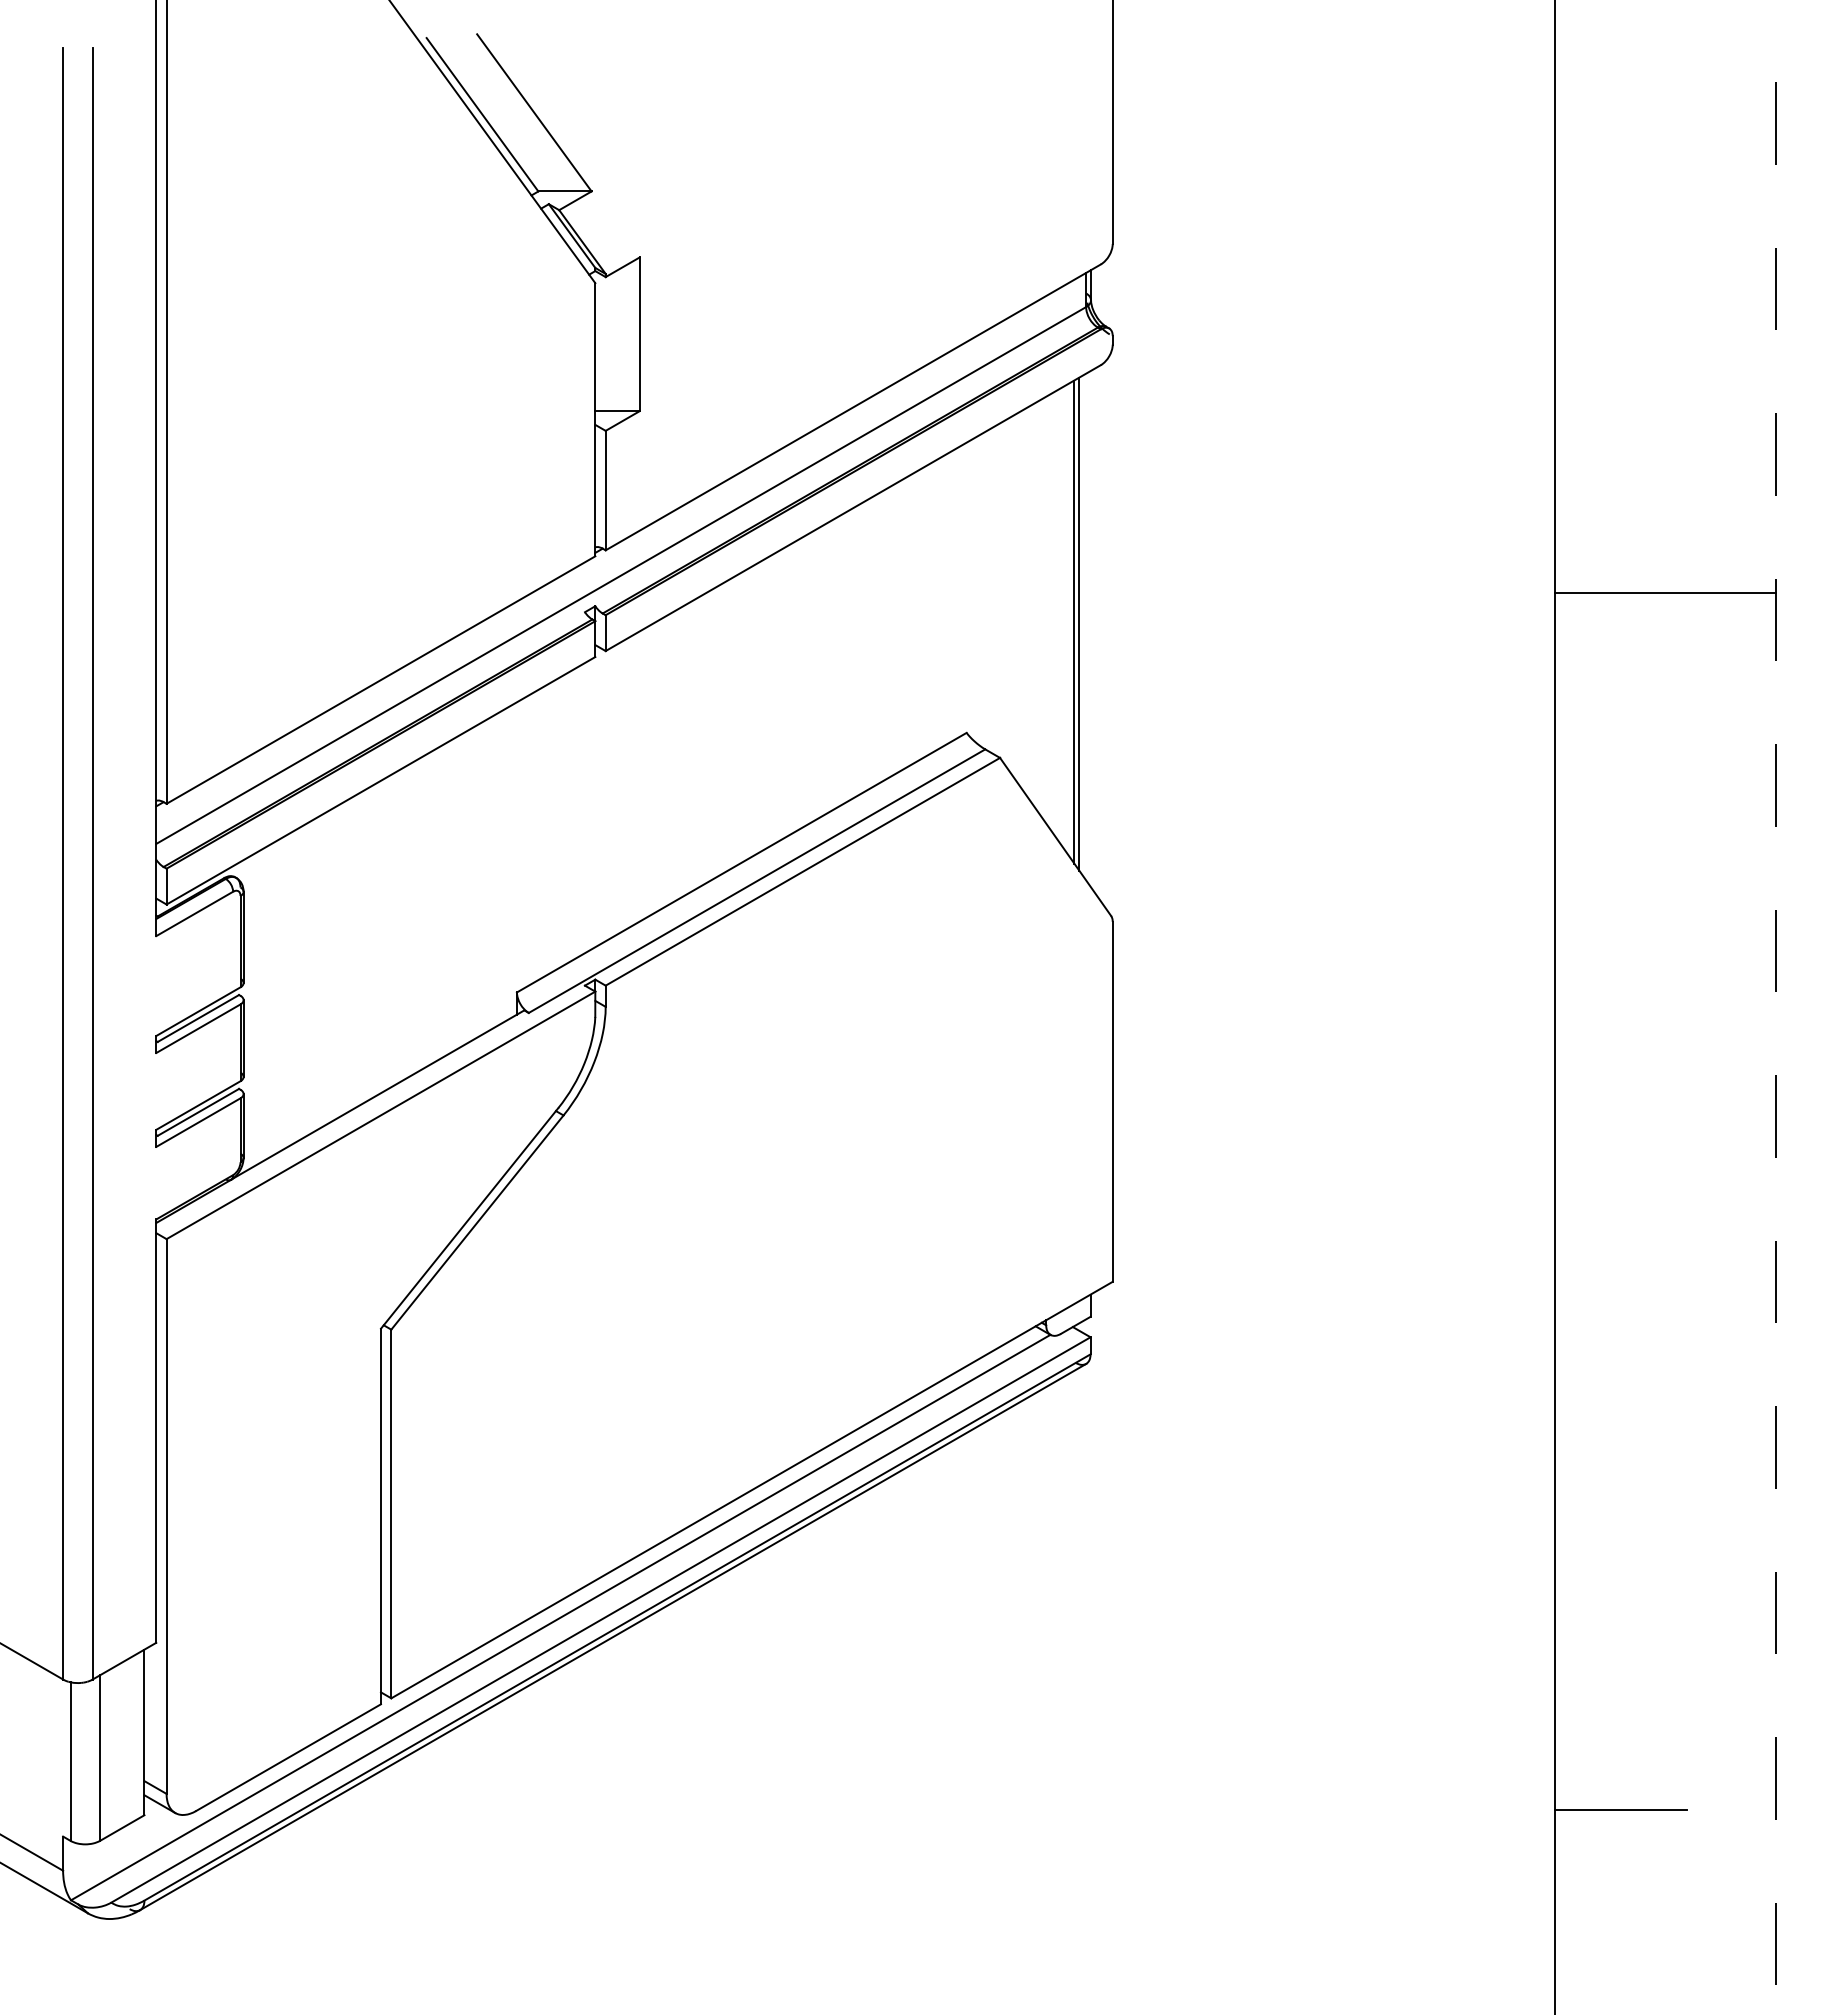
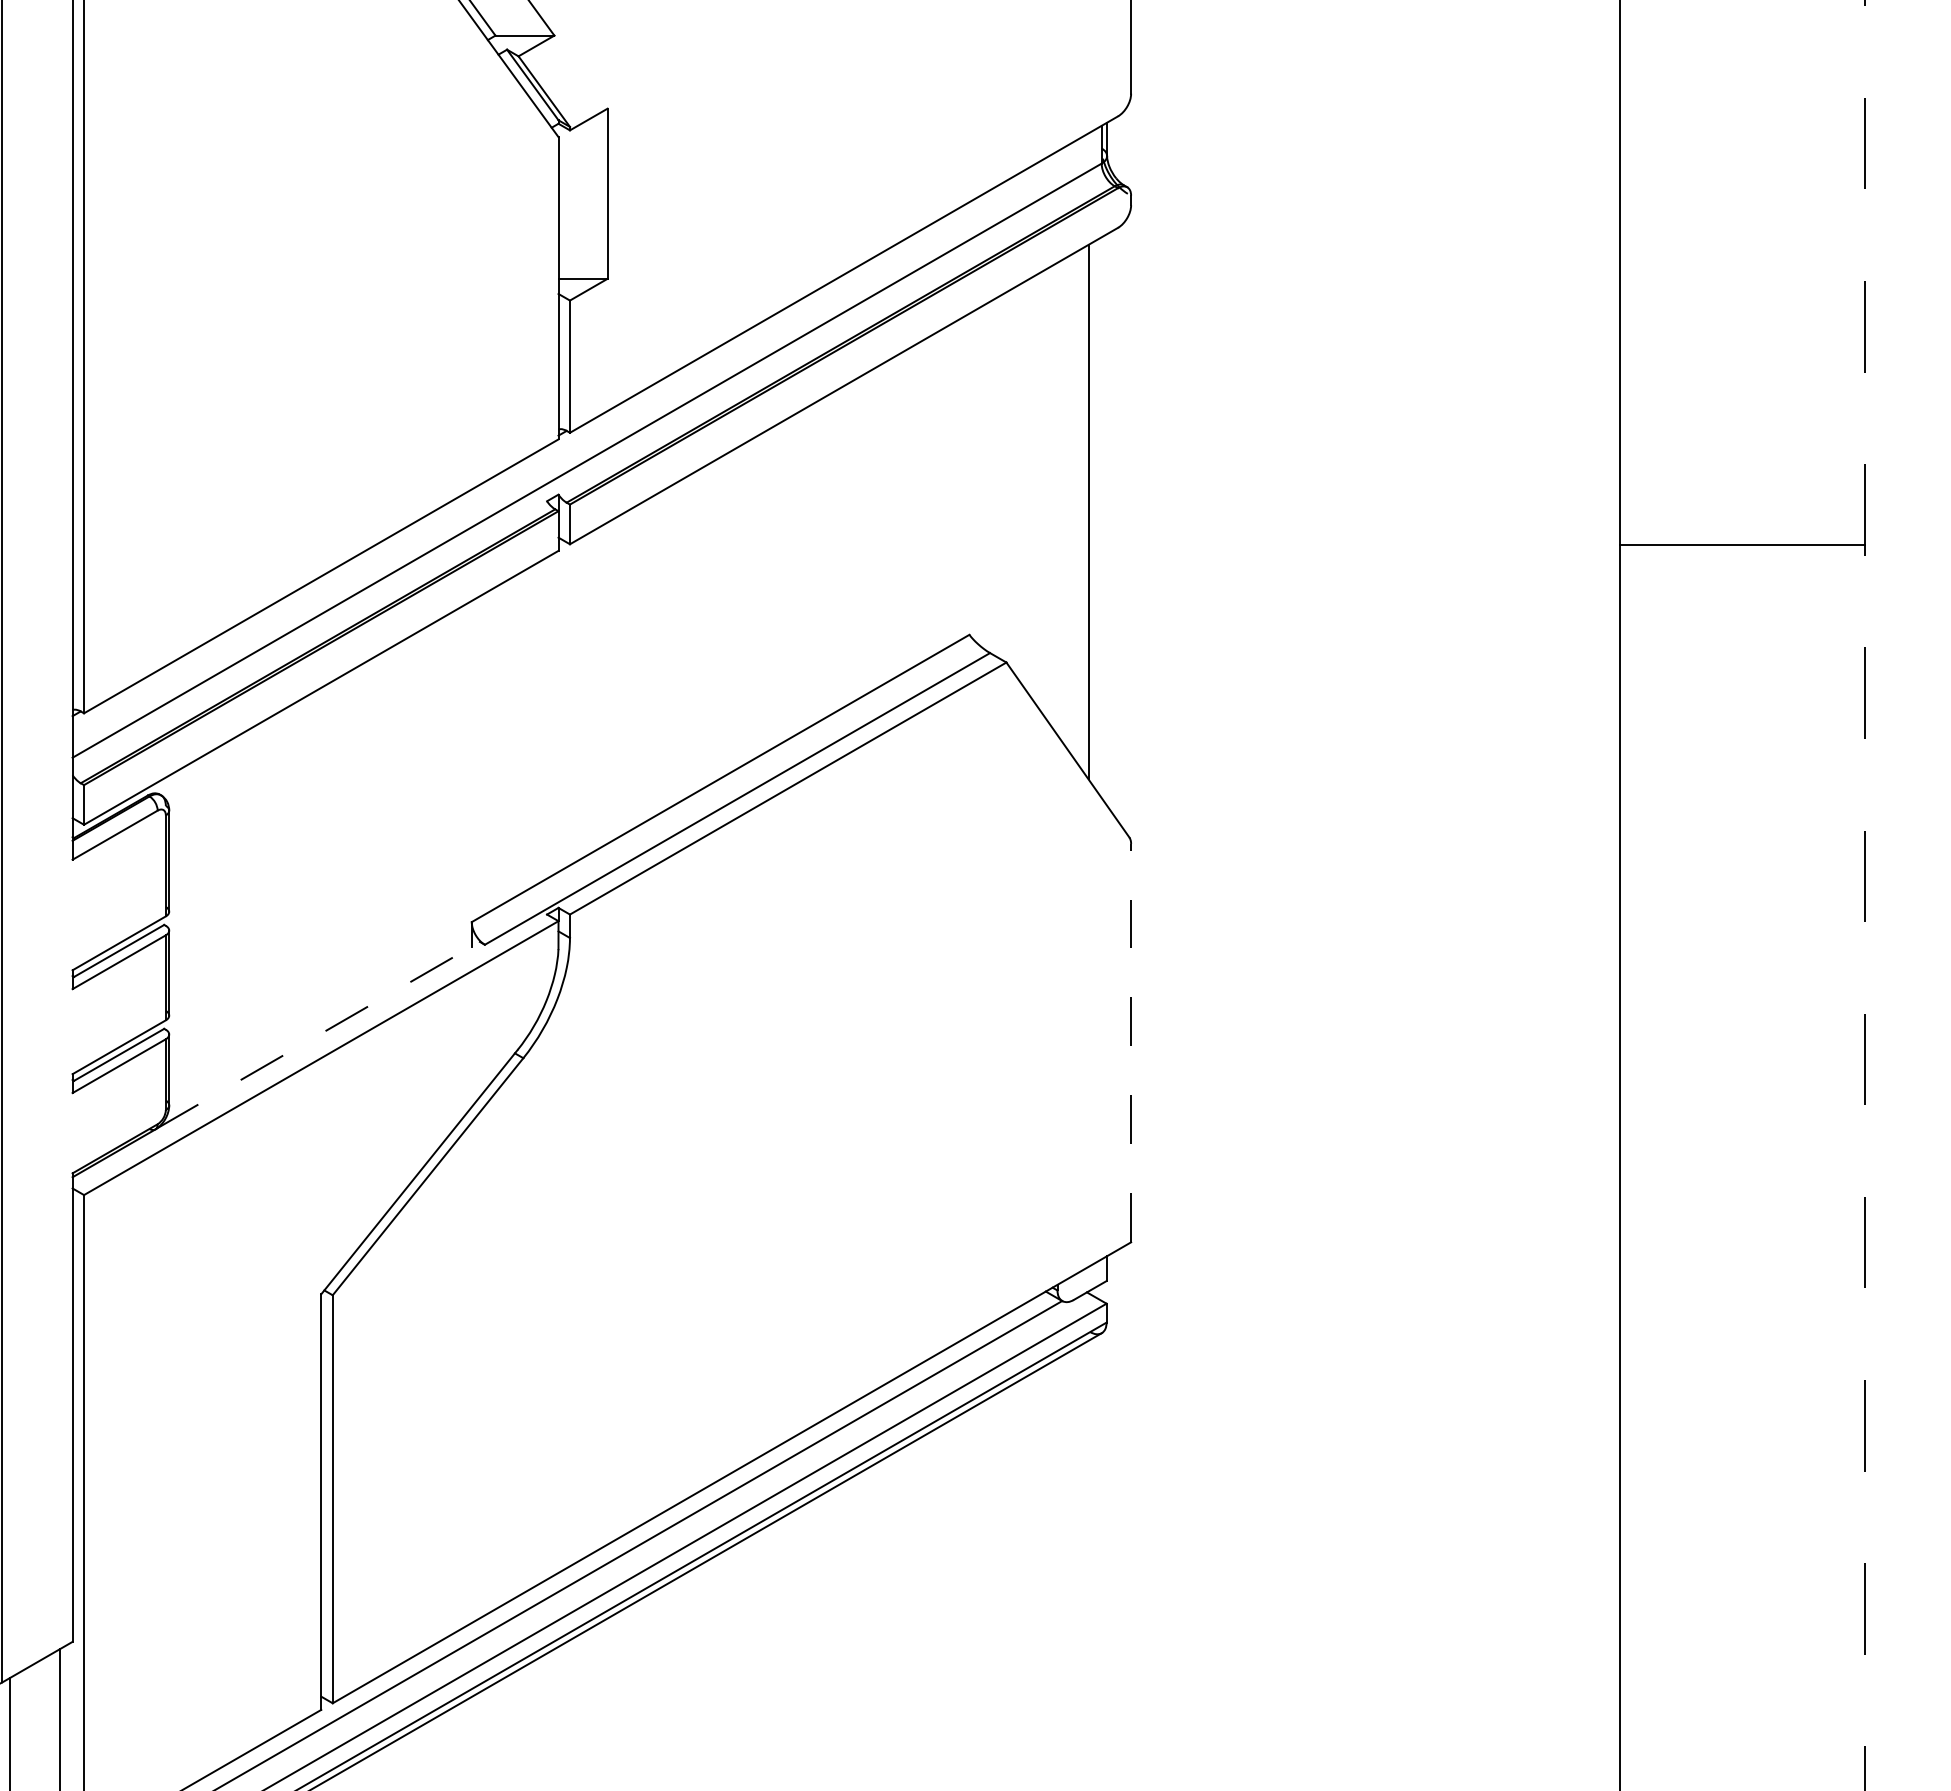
line: (1664, 593) -> (1741, 544), moved
line: (1079, 623) -> (1094, 513), removed
line: (378, 1094) -> (318, 1035), solid -> dashed
line: (1112, 1101) -> (1130, 1042), solid -> dashed

